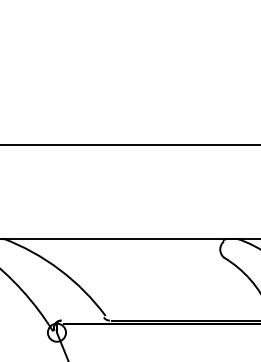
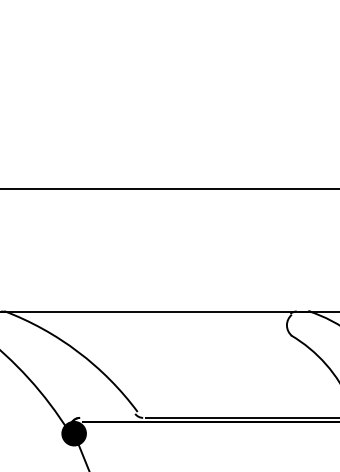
fill: (57, 332) -> (74, 433), added

